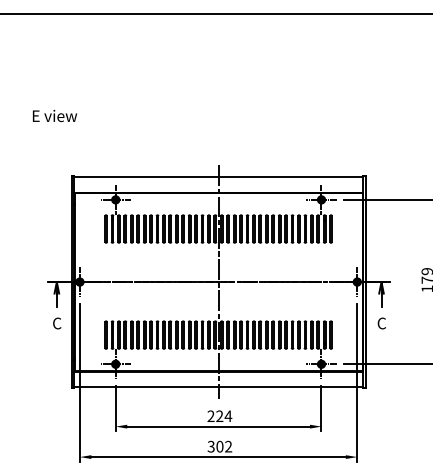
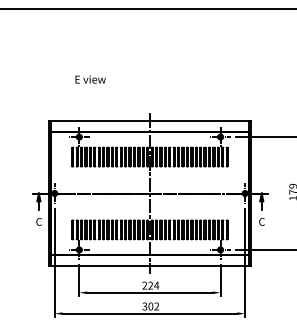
text: (54, 115) -> (90, 79), moved

